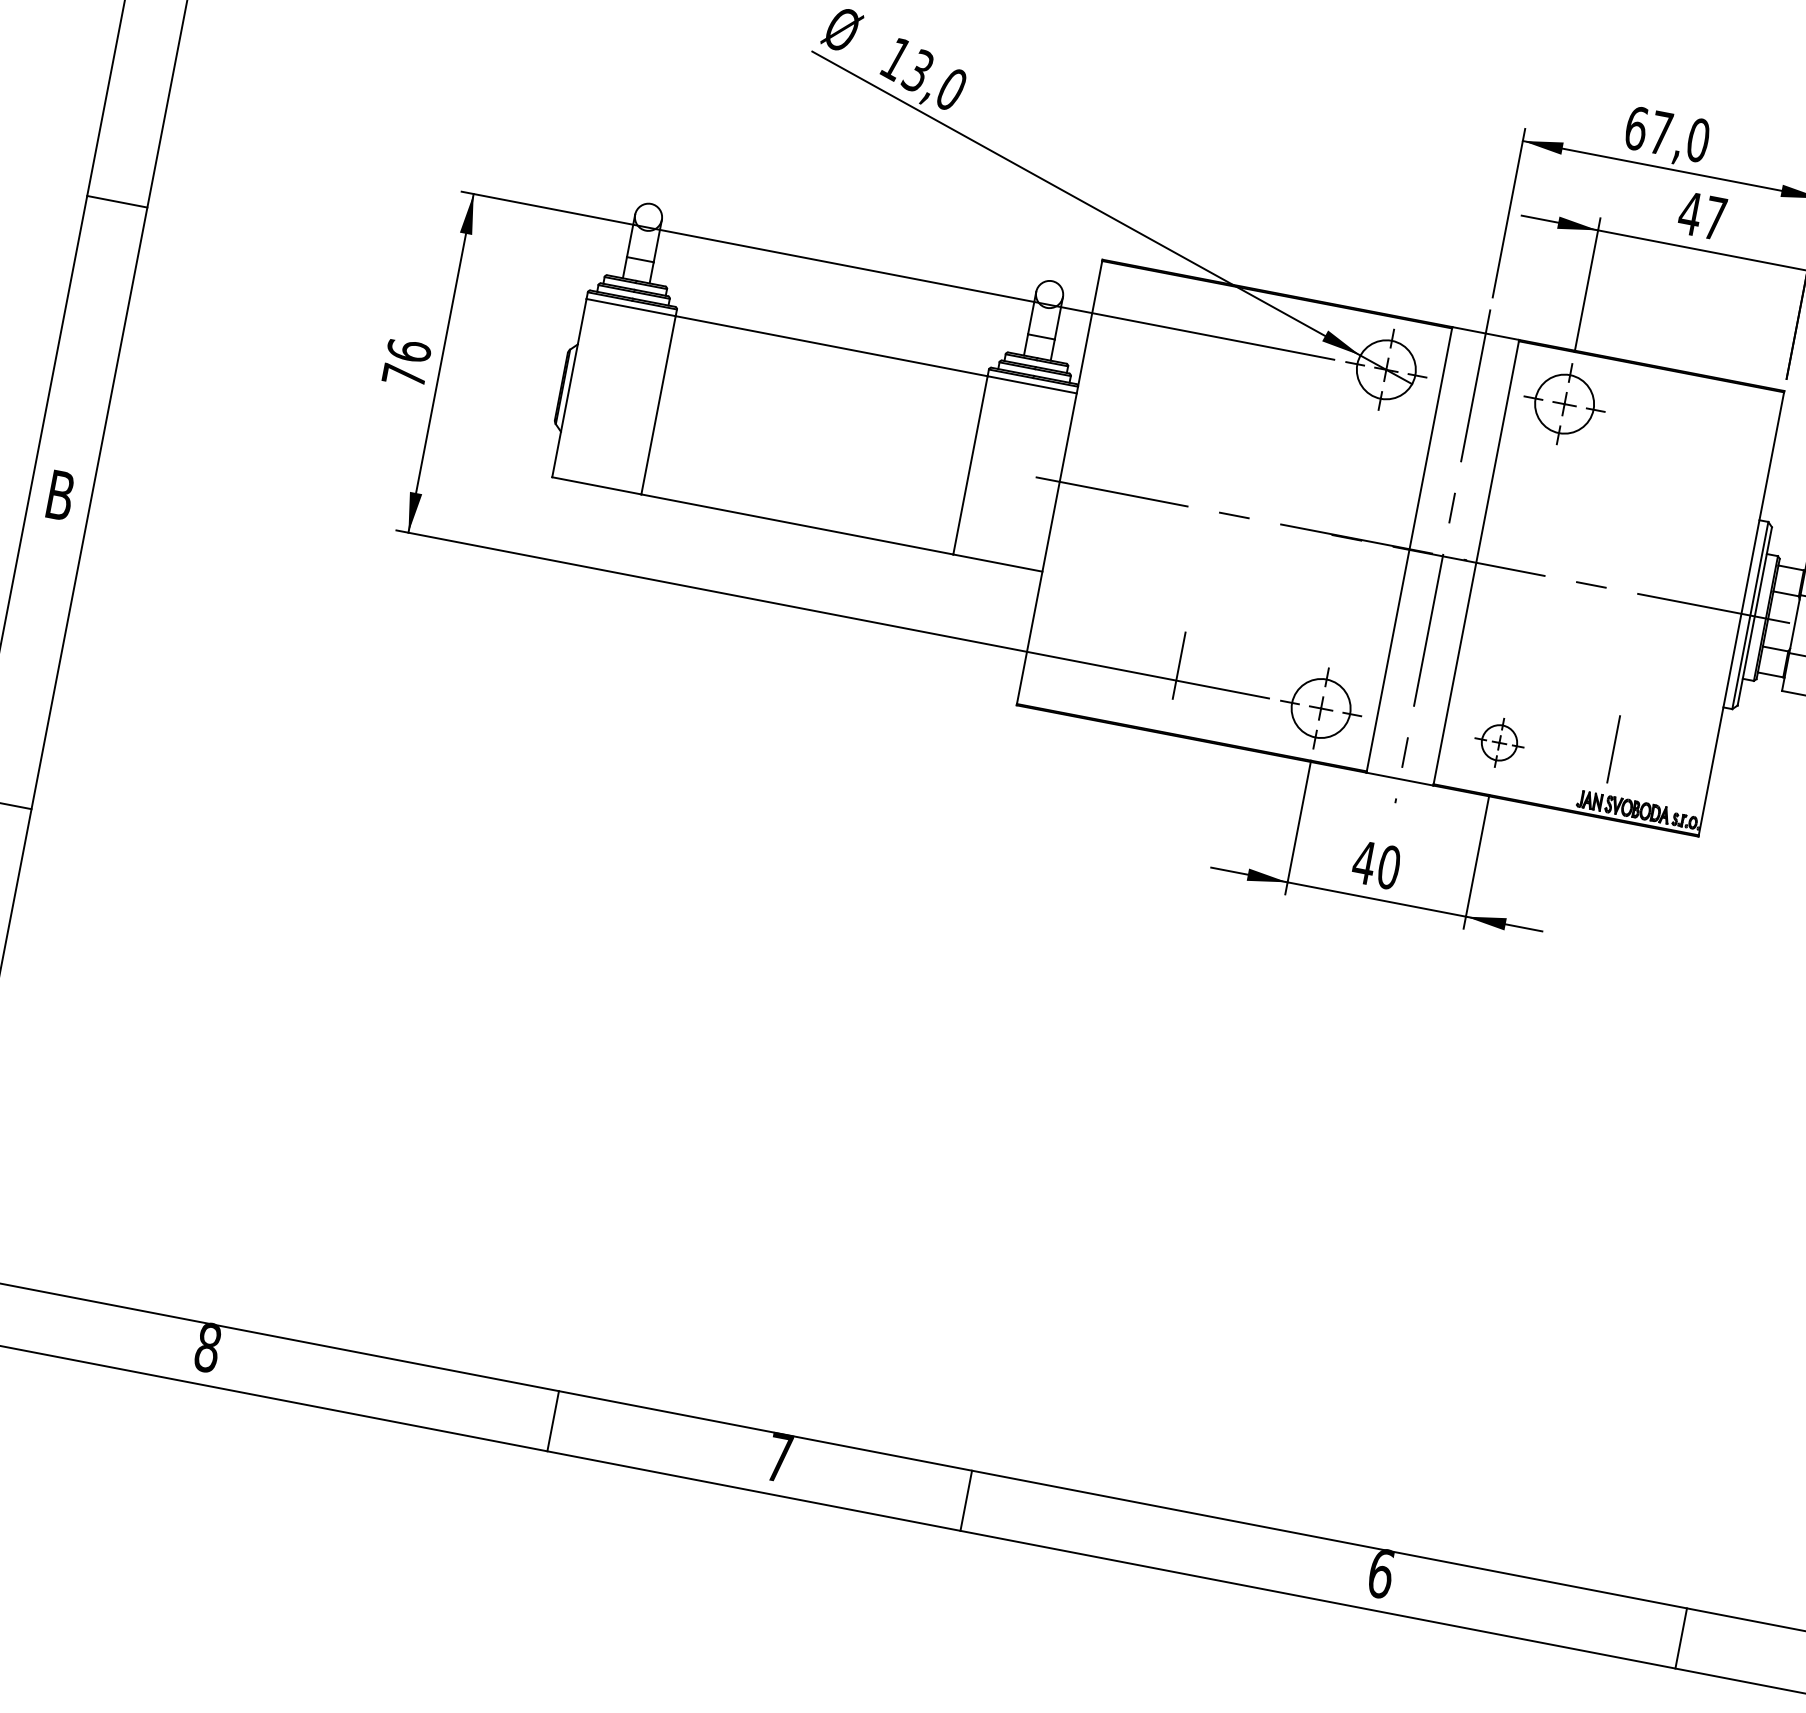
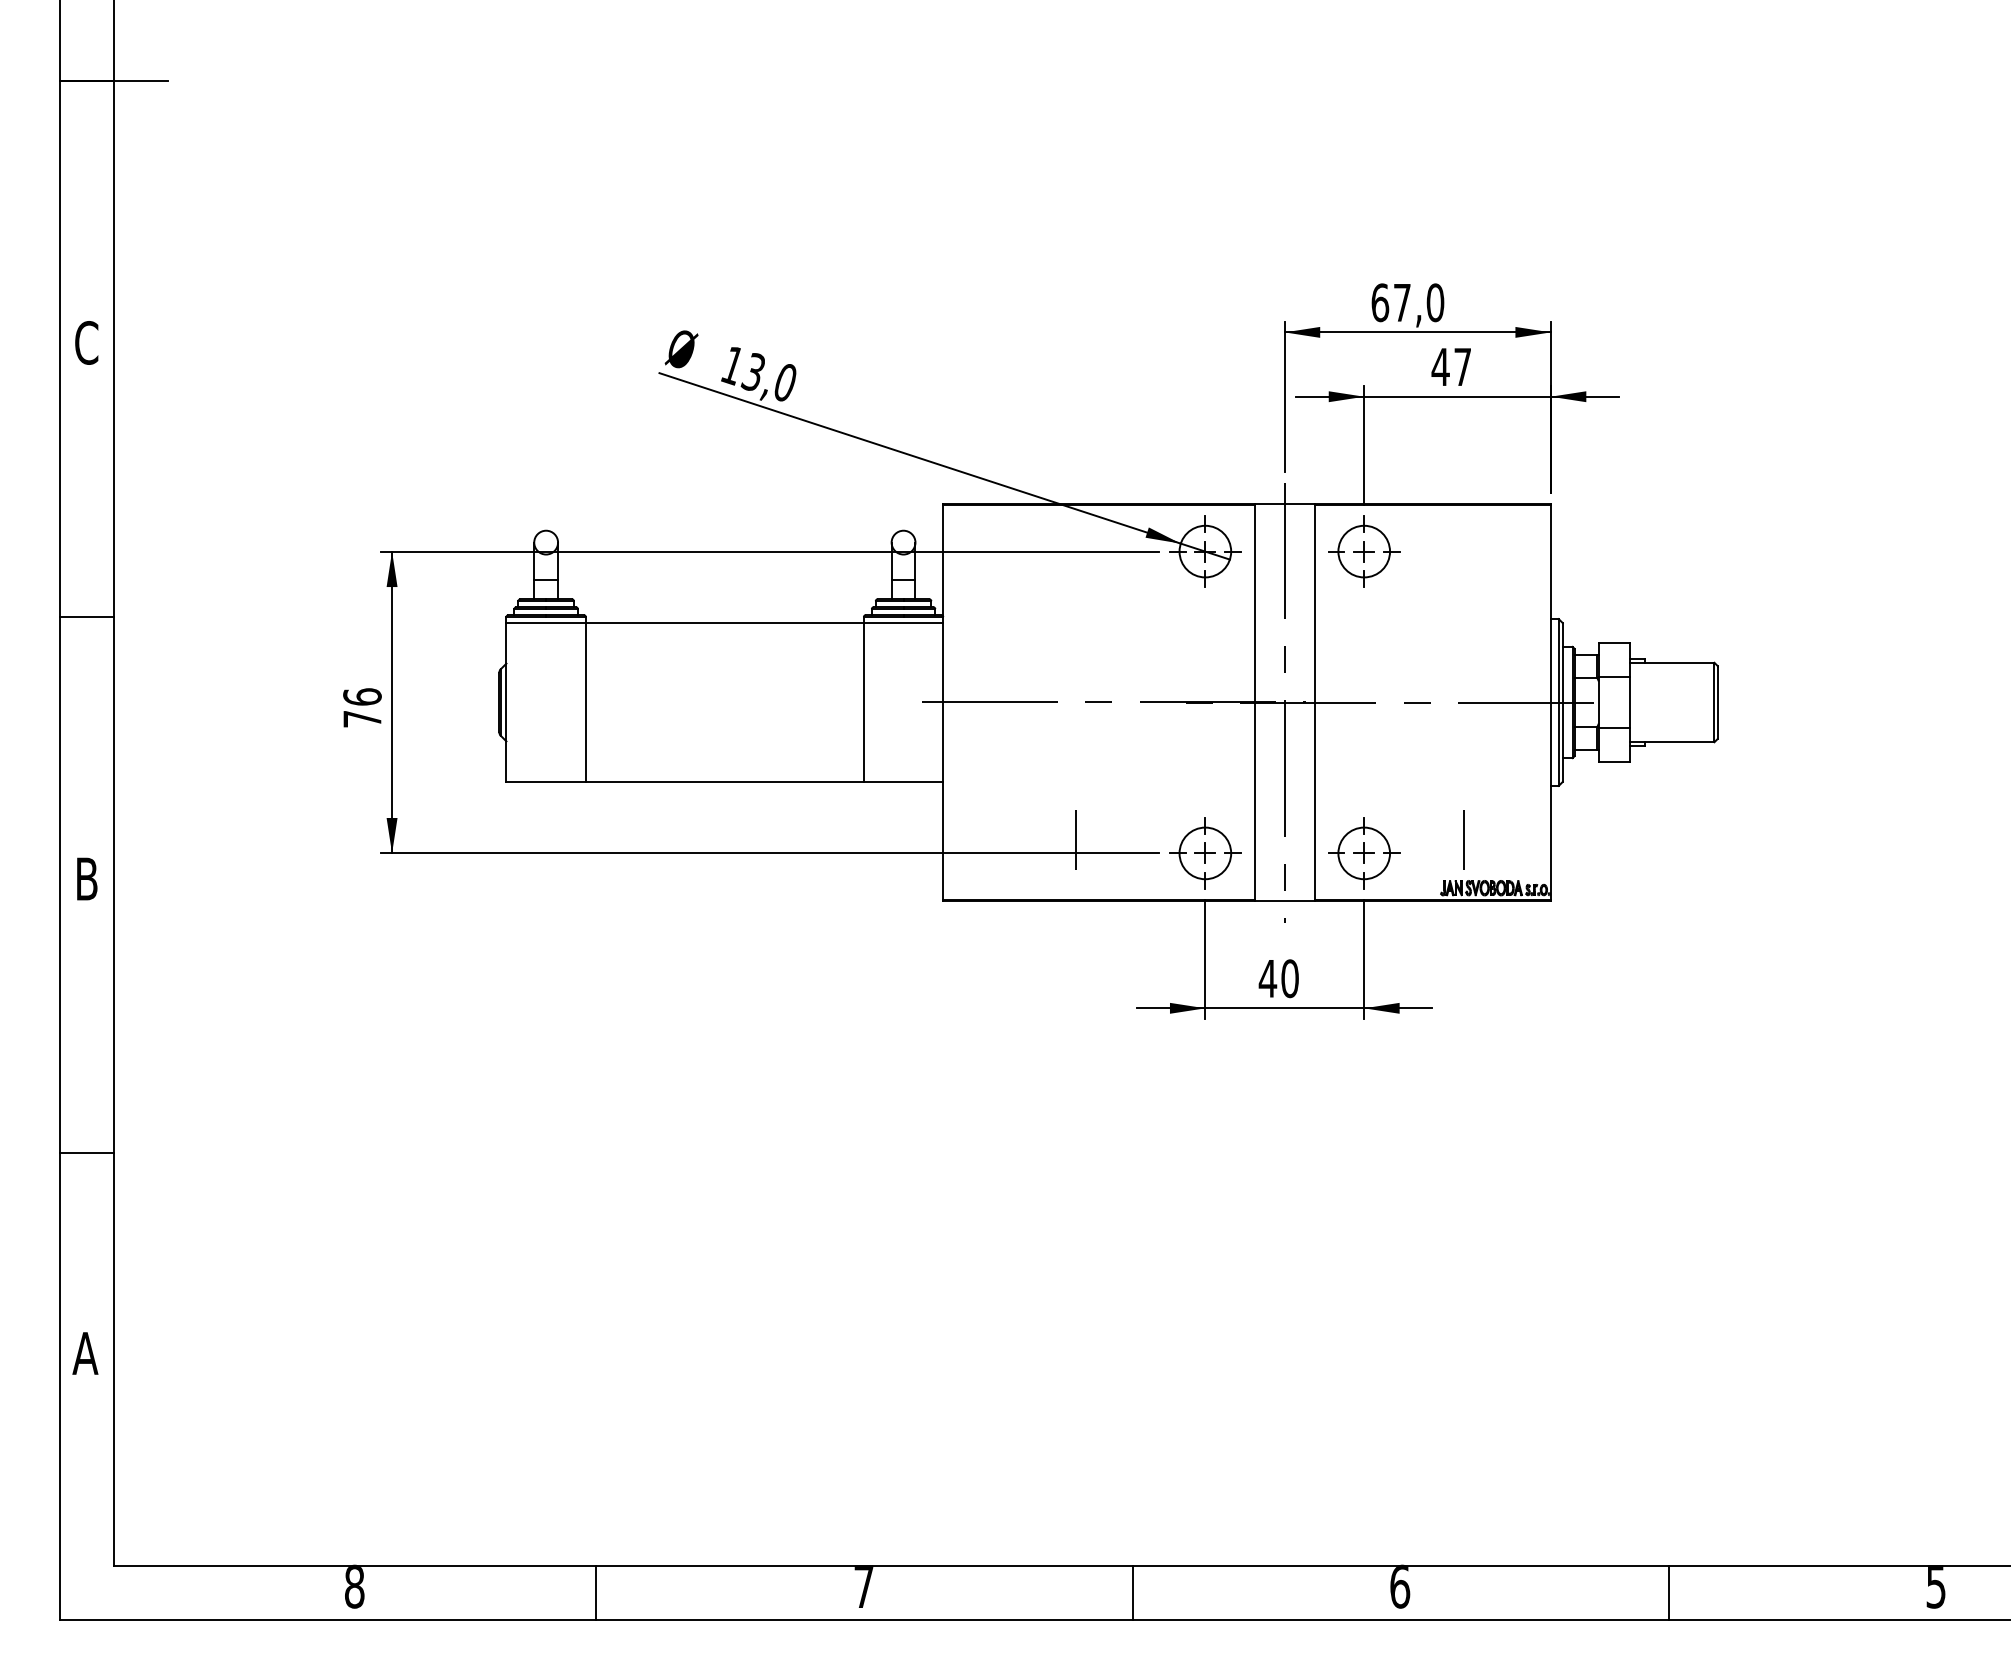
part: (1499, 742) -> (1364, 853), size x1.67
line: (553, 1420) -> (596, 1592), moved
line: (966, 1500) -> (1132, 1592), moved

